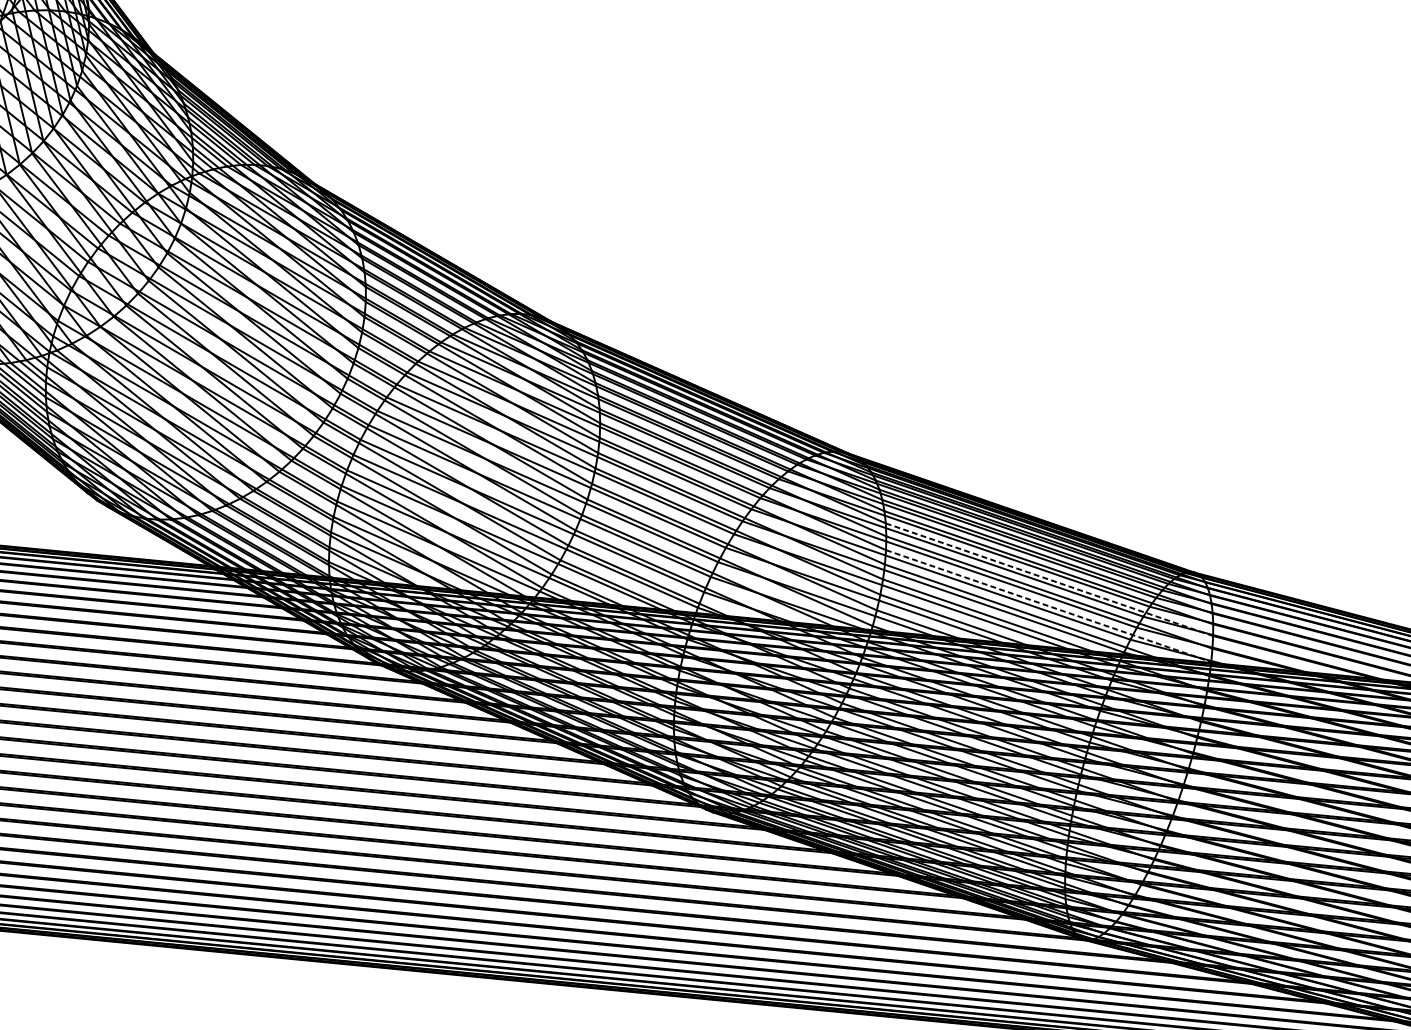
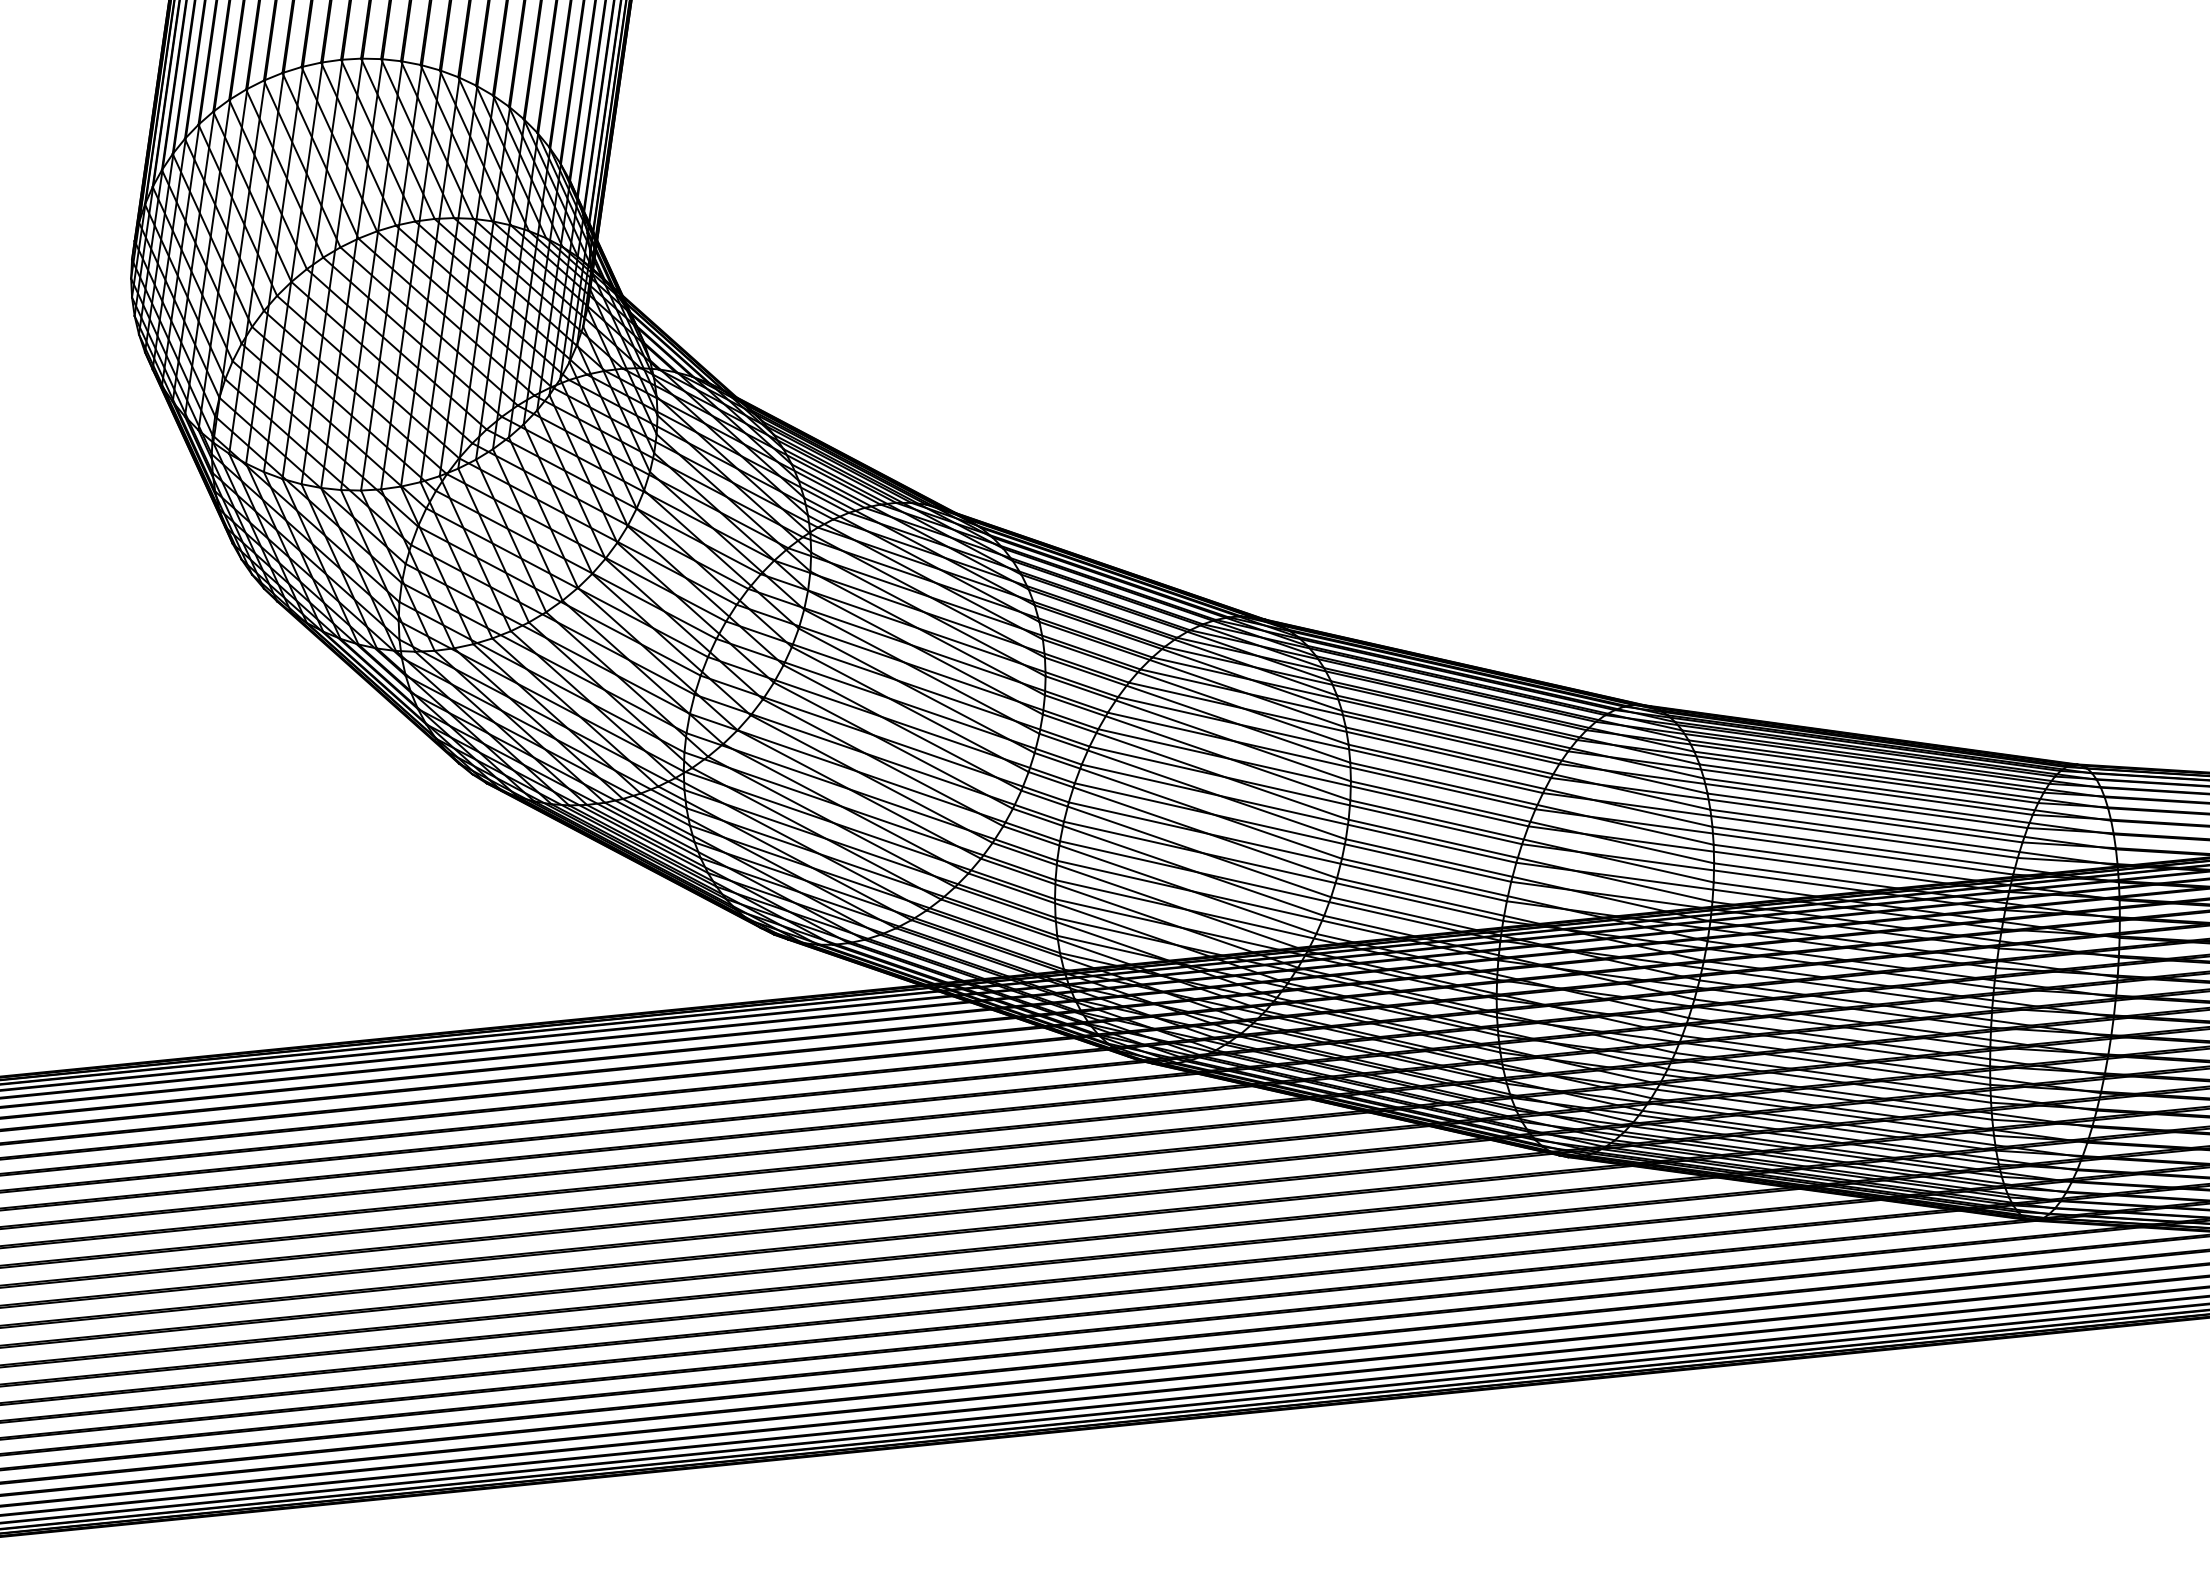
line: (1049, 579) -> (1908, 806), dashed -> solid
line: (1049, 606) -> (1914, 837), dashed -> solid

